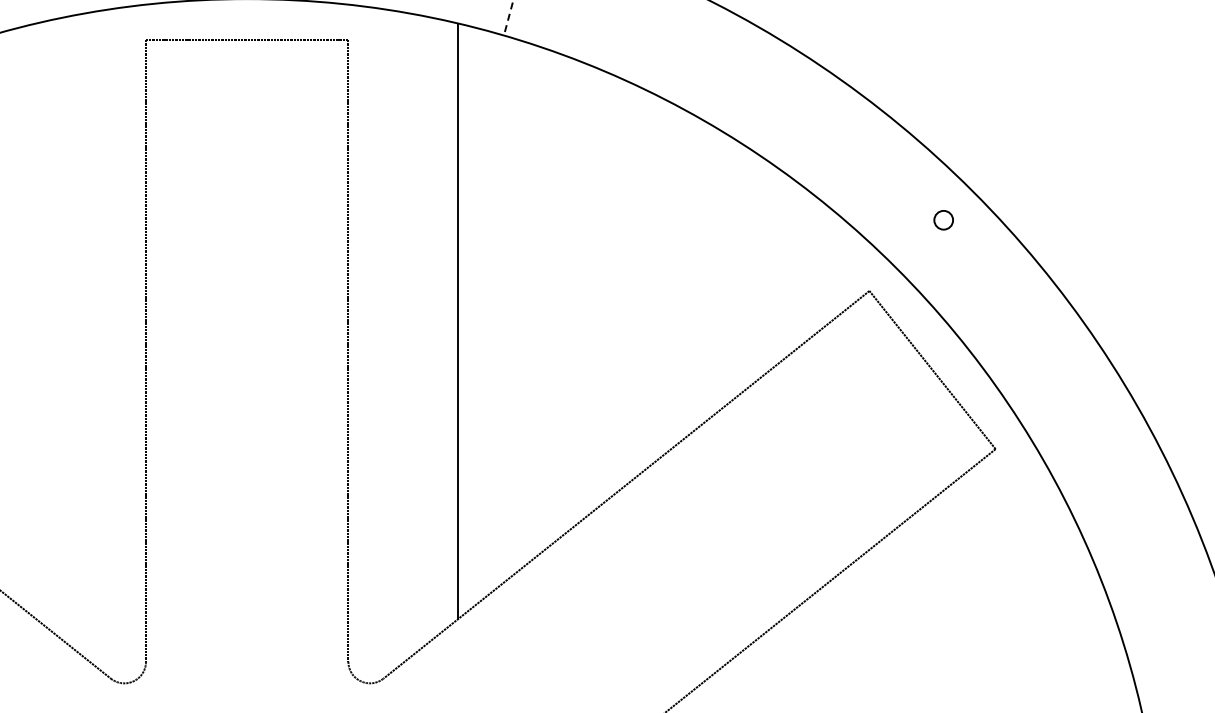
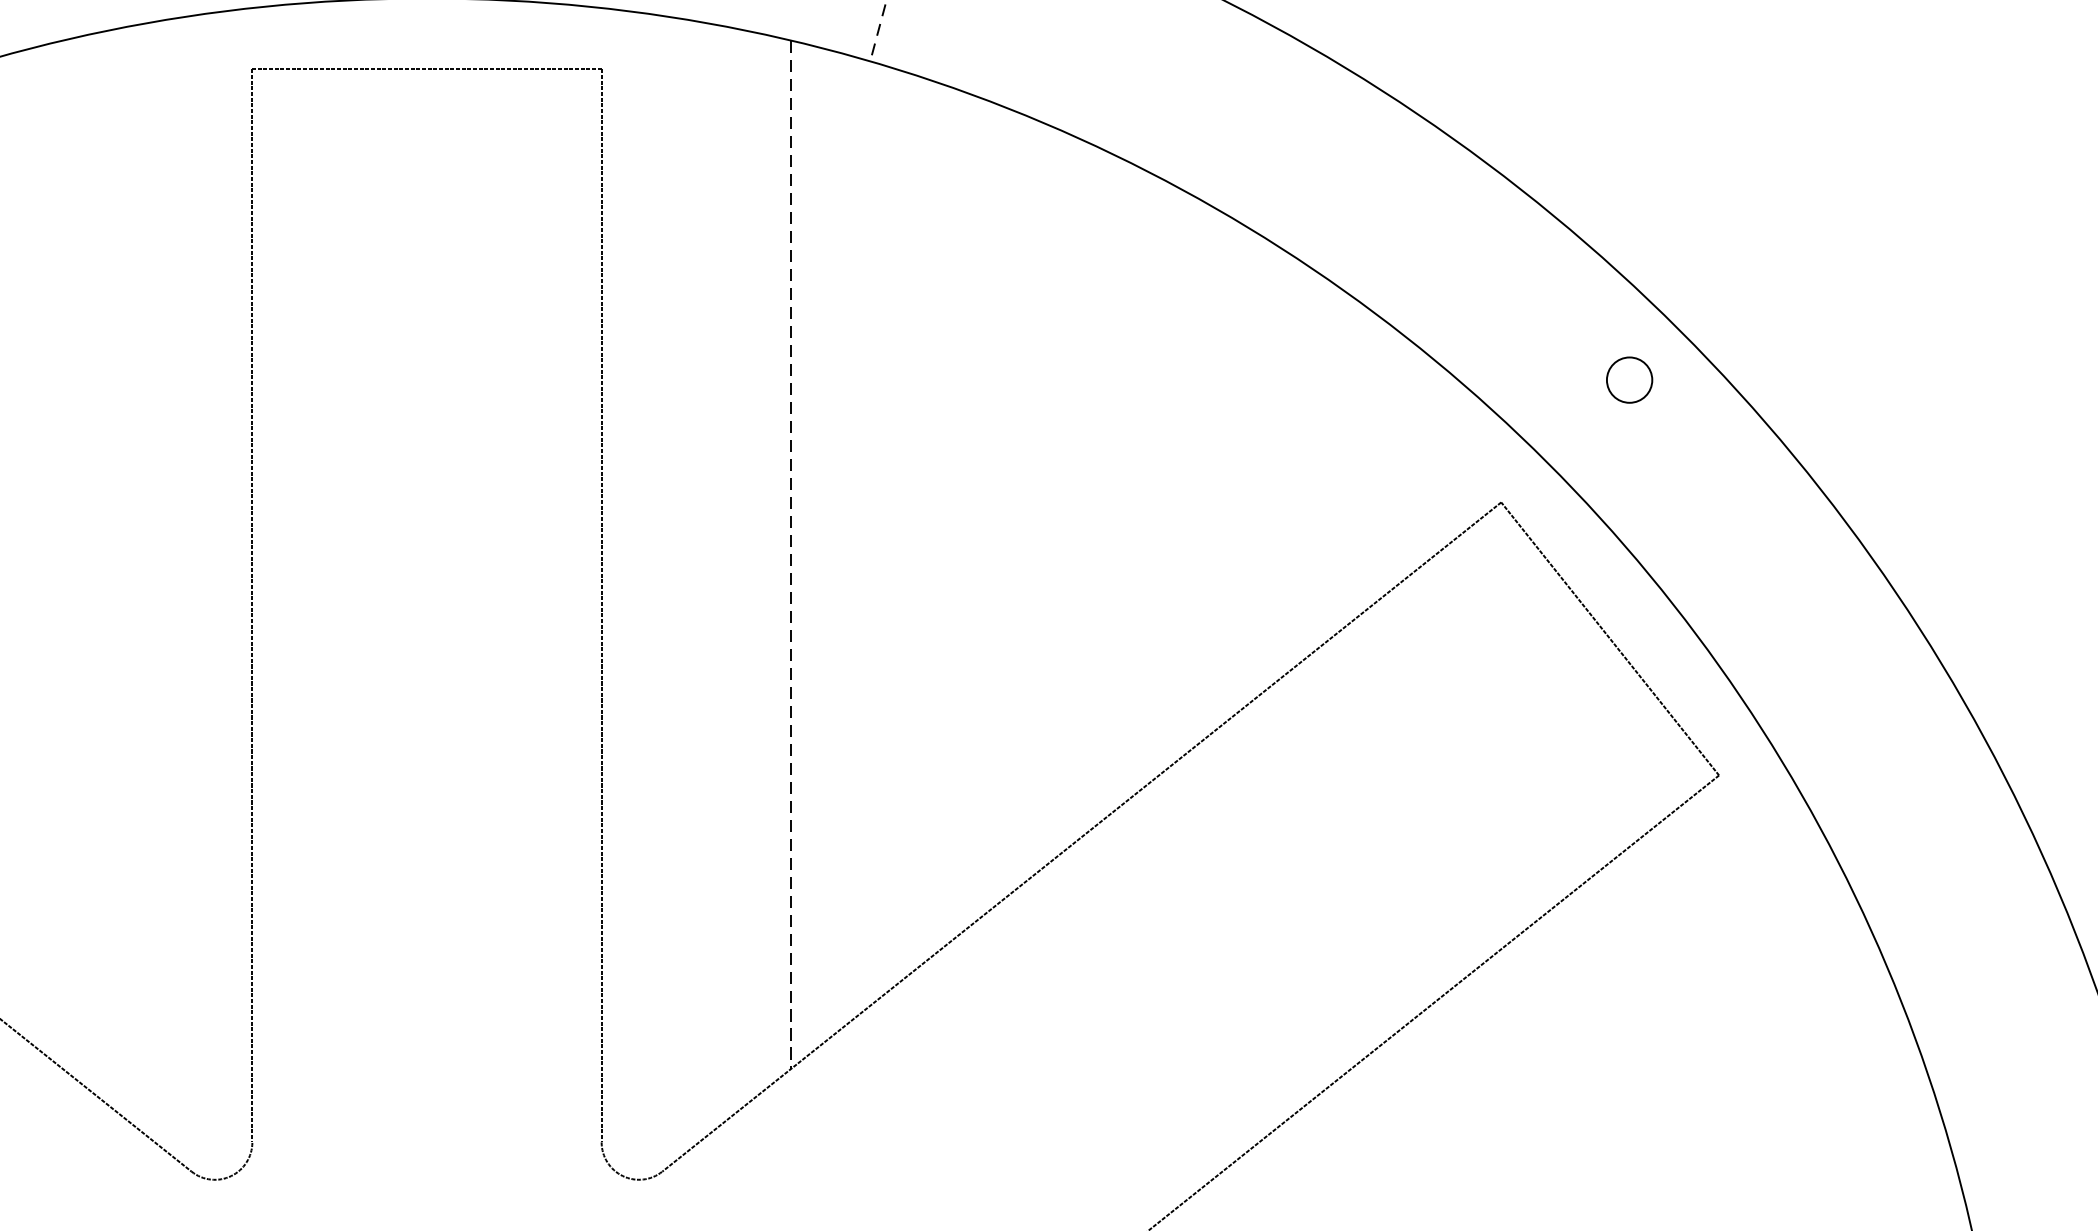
circle: (943, 220) -> (1629, 380), size x1.4
line: (458, 321) -> (791, 555), solid -> dashed

